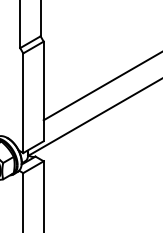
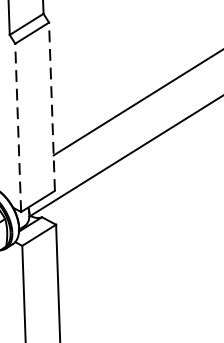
line: (43, 91) -> (51, 106), solid -> dashed
line: (23, 103) -> (18, 128), solid -> dashed

